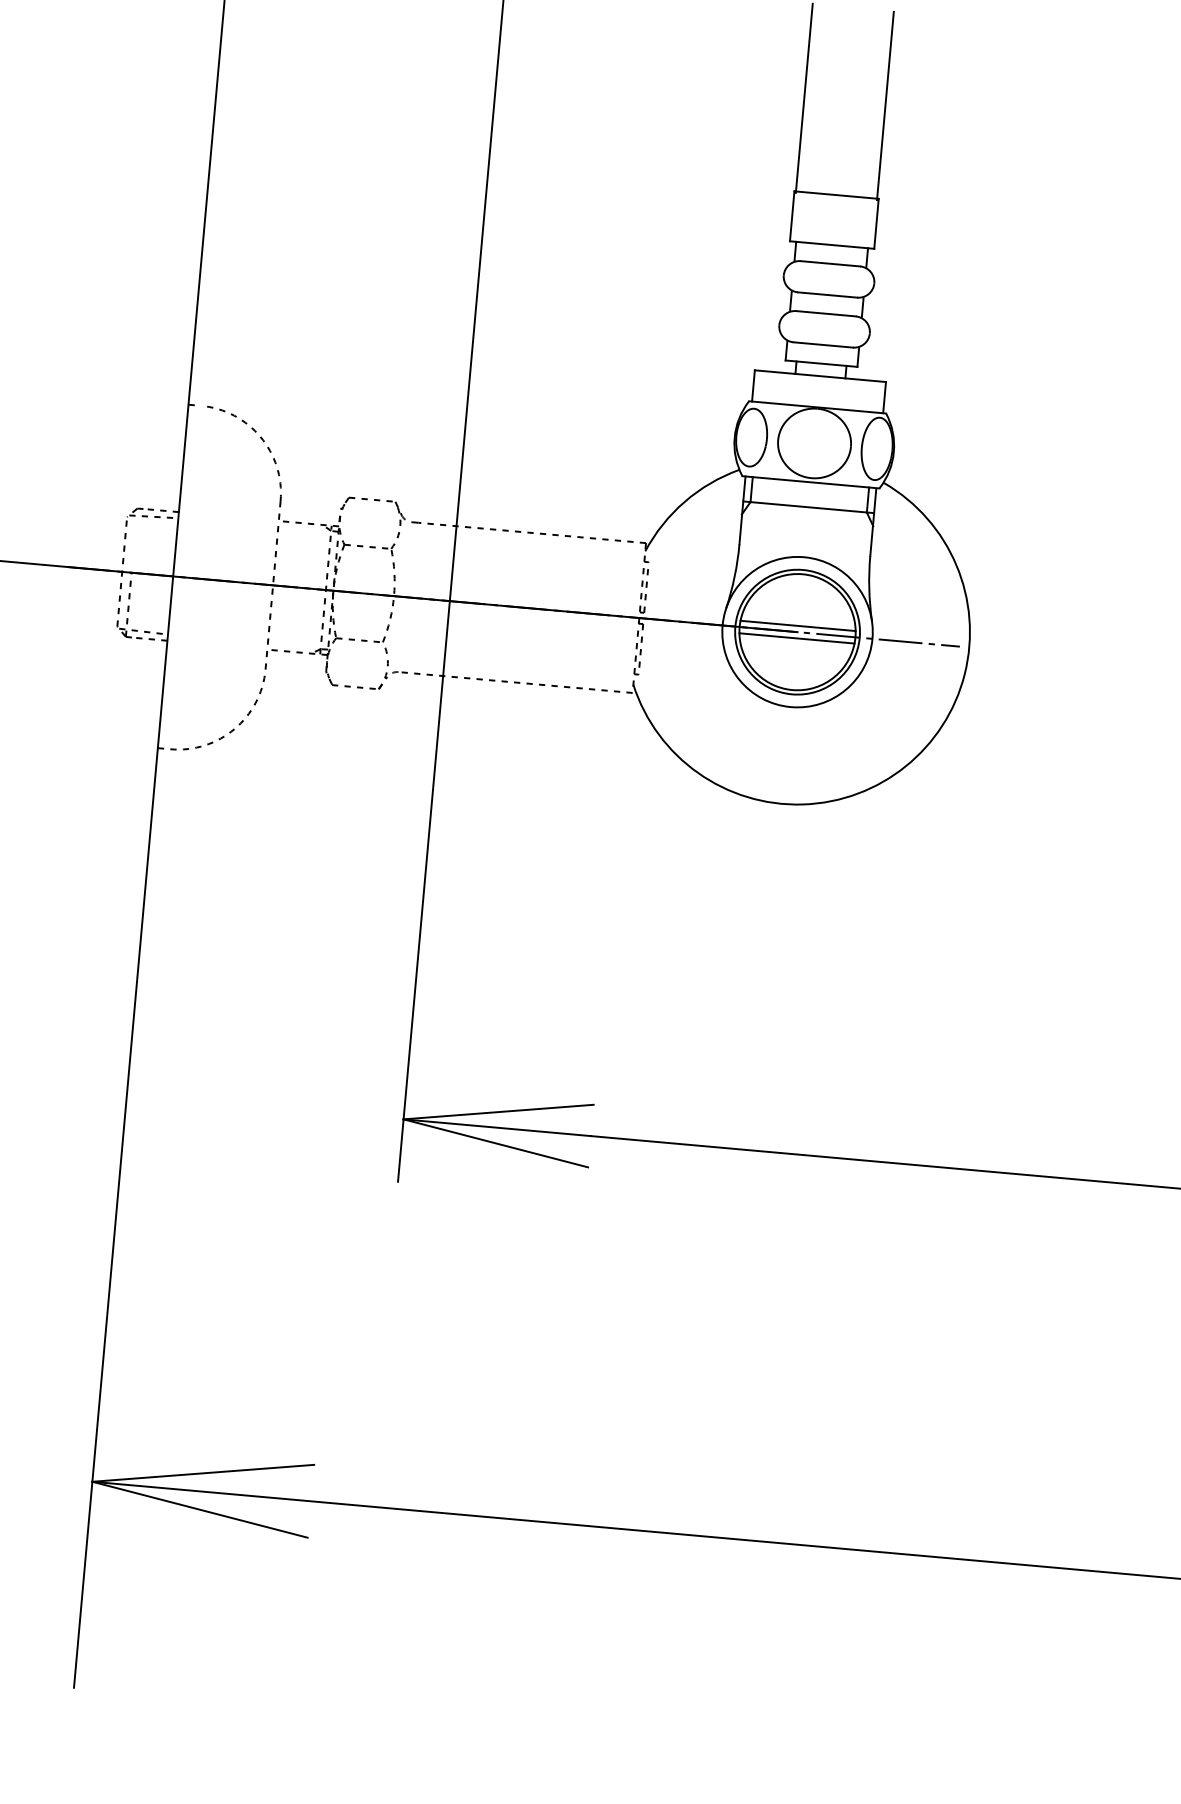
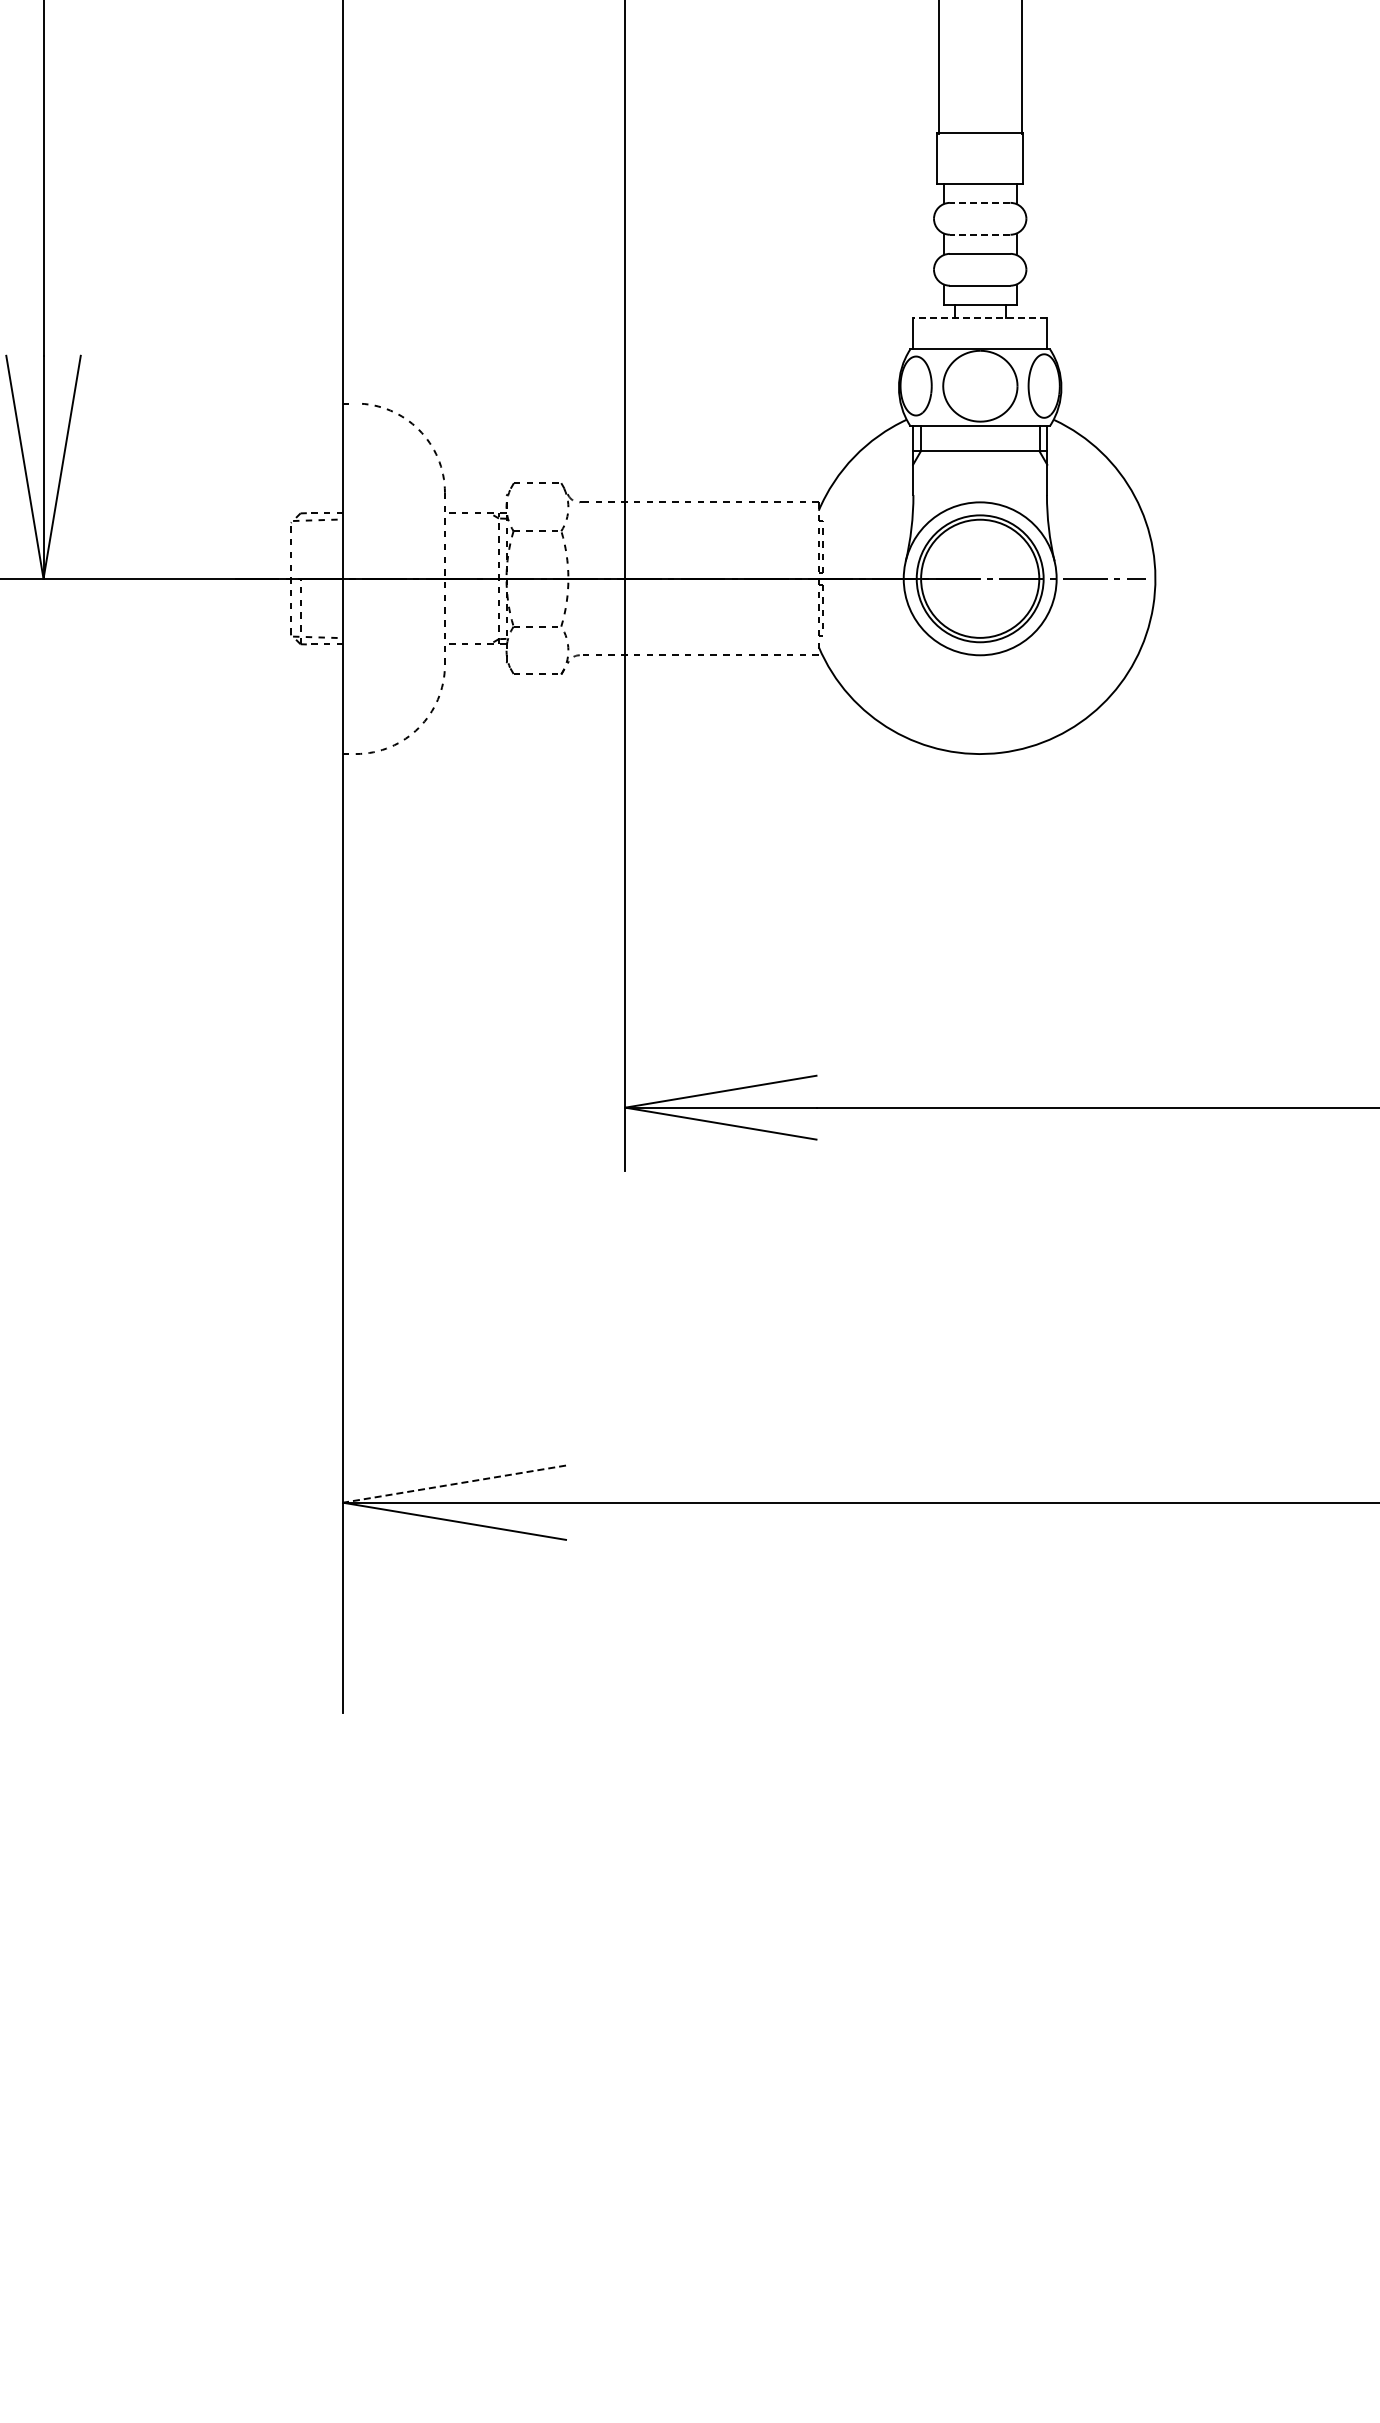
line: (829, 263) -> (979, 202), solid -> dashed
line: (826, 294) -> (979, 234), solid -> dashed
line: (820, 376) -> (980, 317), solid -> dashed
line: (797, 625) -> (979, 572), removed
line: (796, 638) -> (979, 585), removed
line: (203, 1473) -> (454, 1484), solid -> dashed

